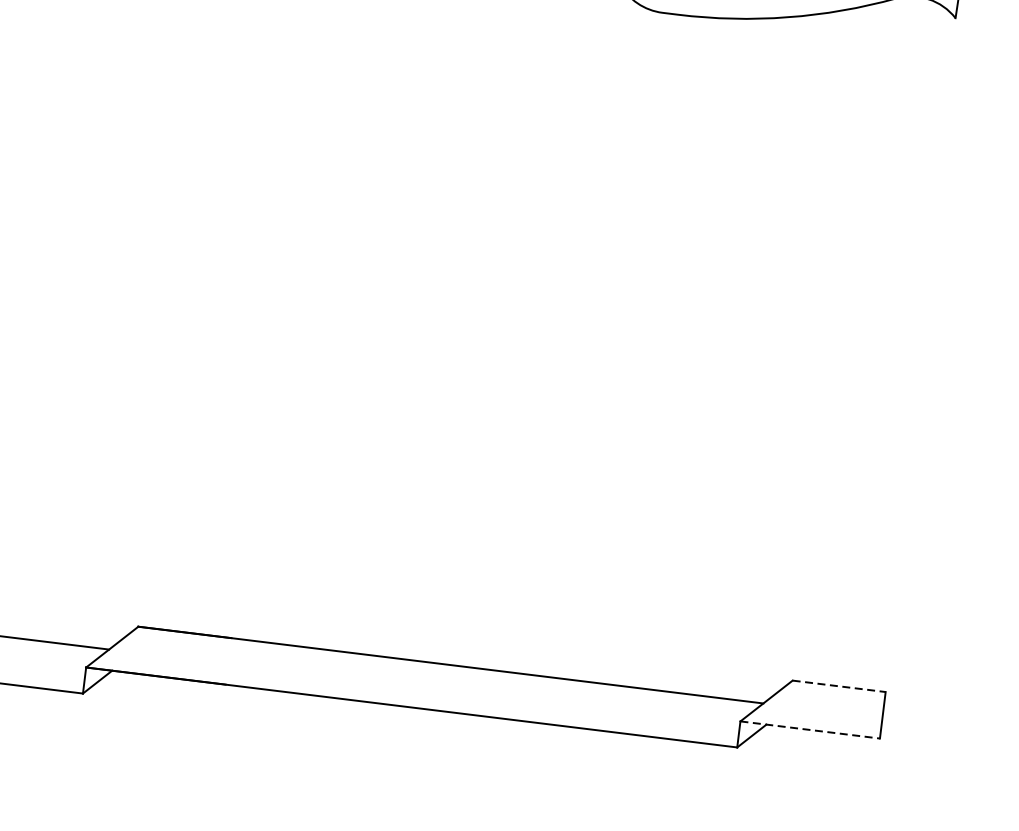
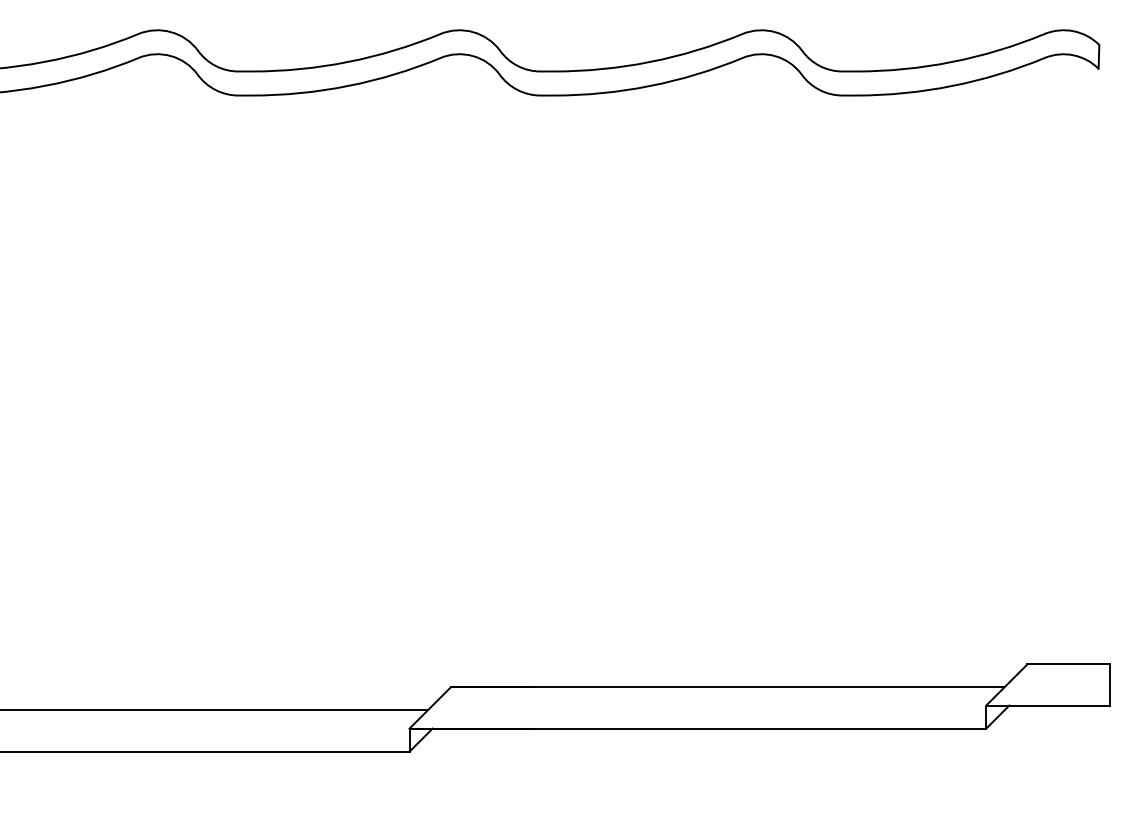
line: (840, 686) -> (1069, 664), dashed -> solid
line: (810, 729) -> (1048, 705), dashed -> solid

